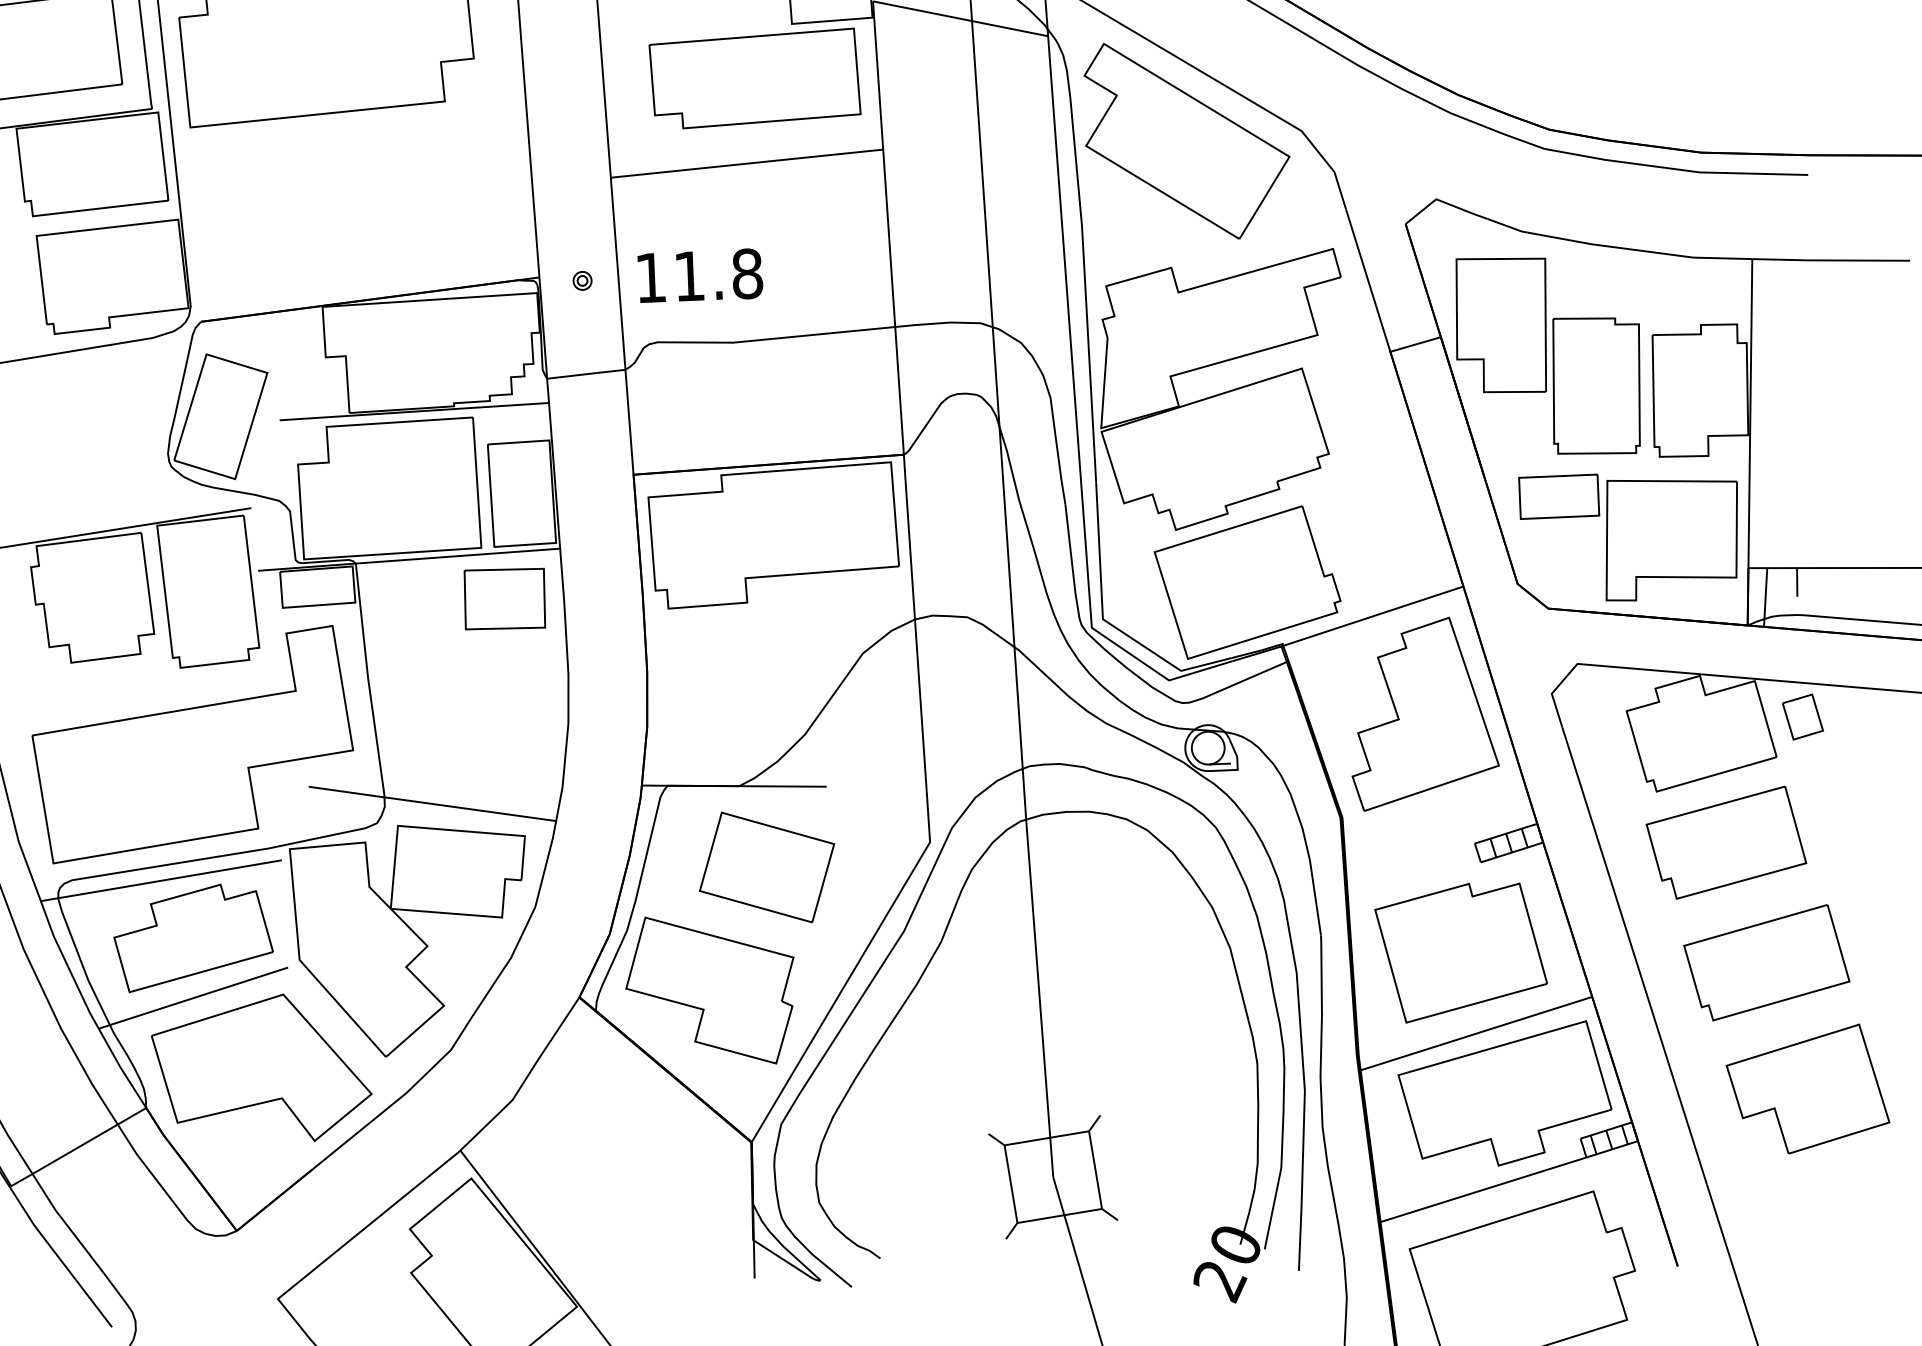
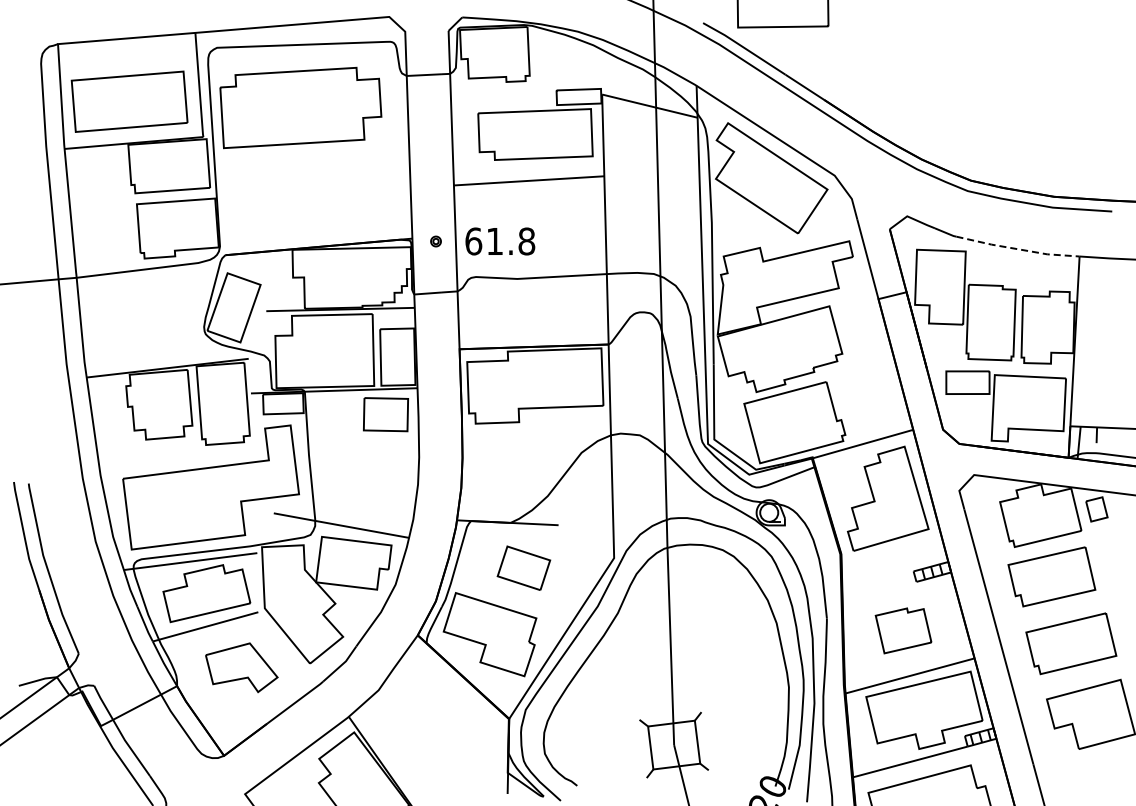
line: (1639, 251) -> (1017, 249), solid -> dashed
text: (650, 277) -> (473, 241), 11.8 -> 61.8
part: (766, 867) -> (523, 568), size x0.7
part: (1461, 951) -> (903, 630), size x0.6
part: (261, 1069) -> (241, 667), size x0.6

